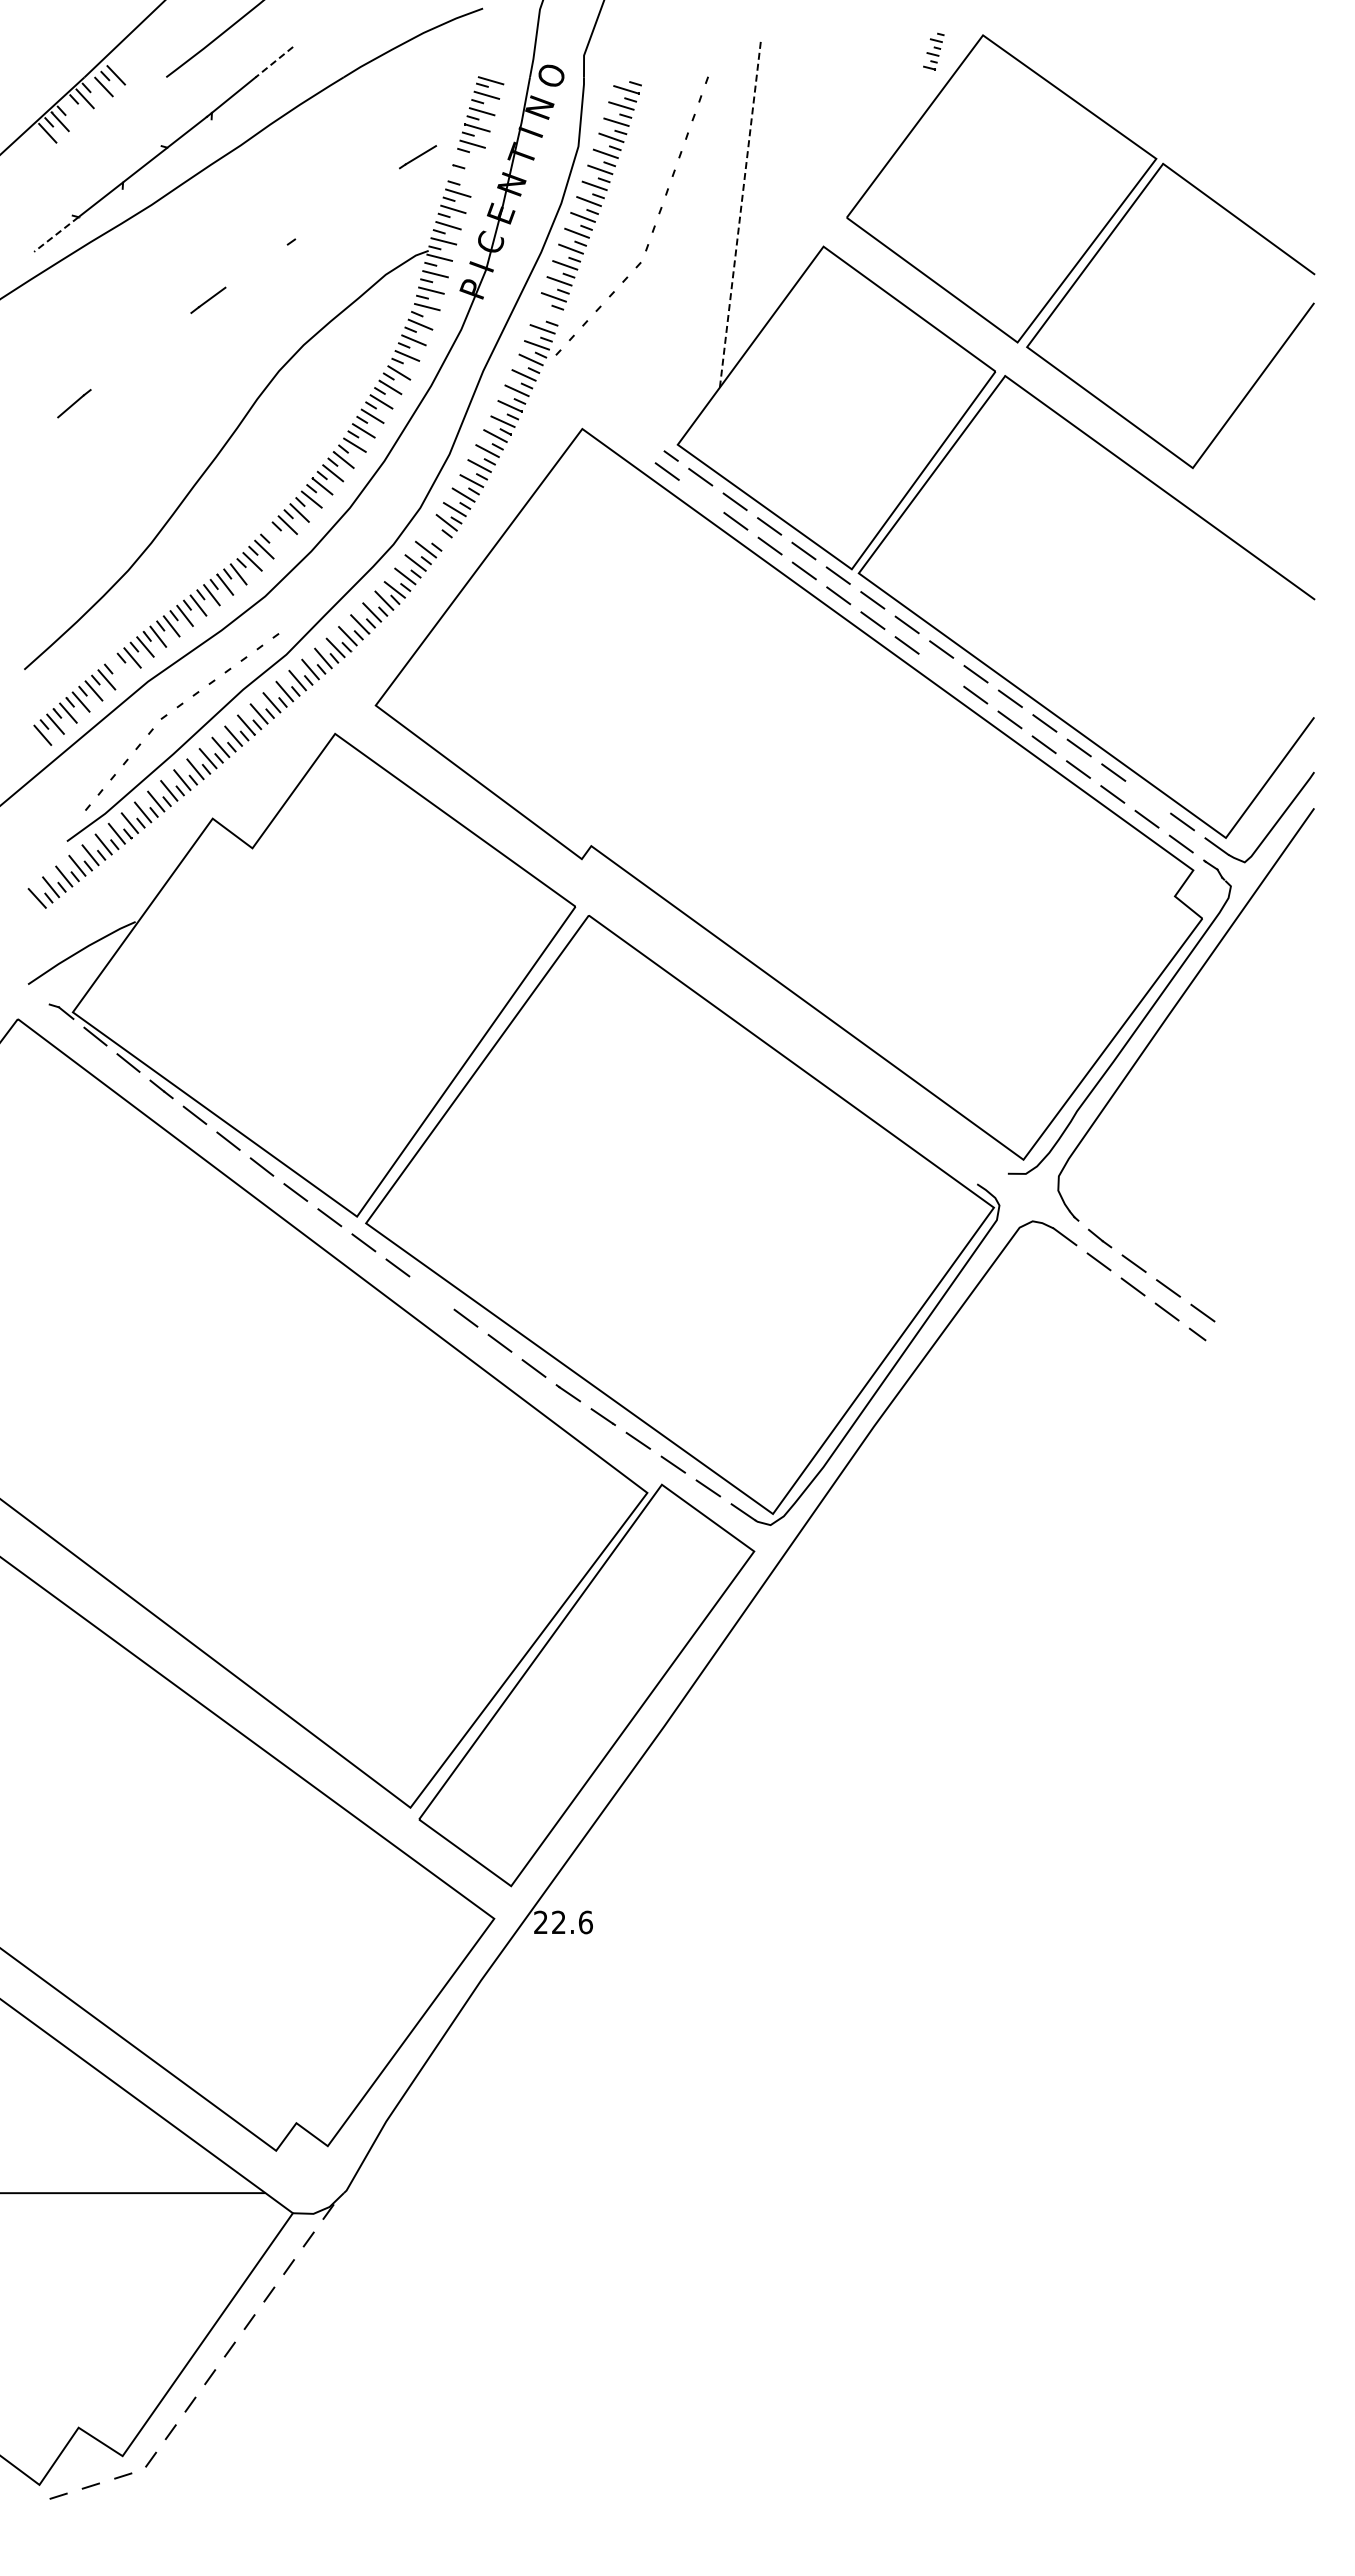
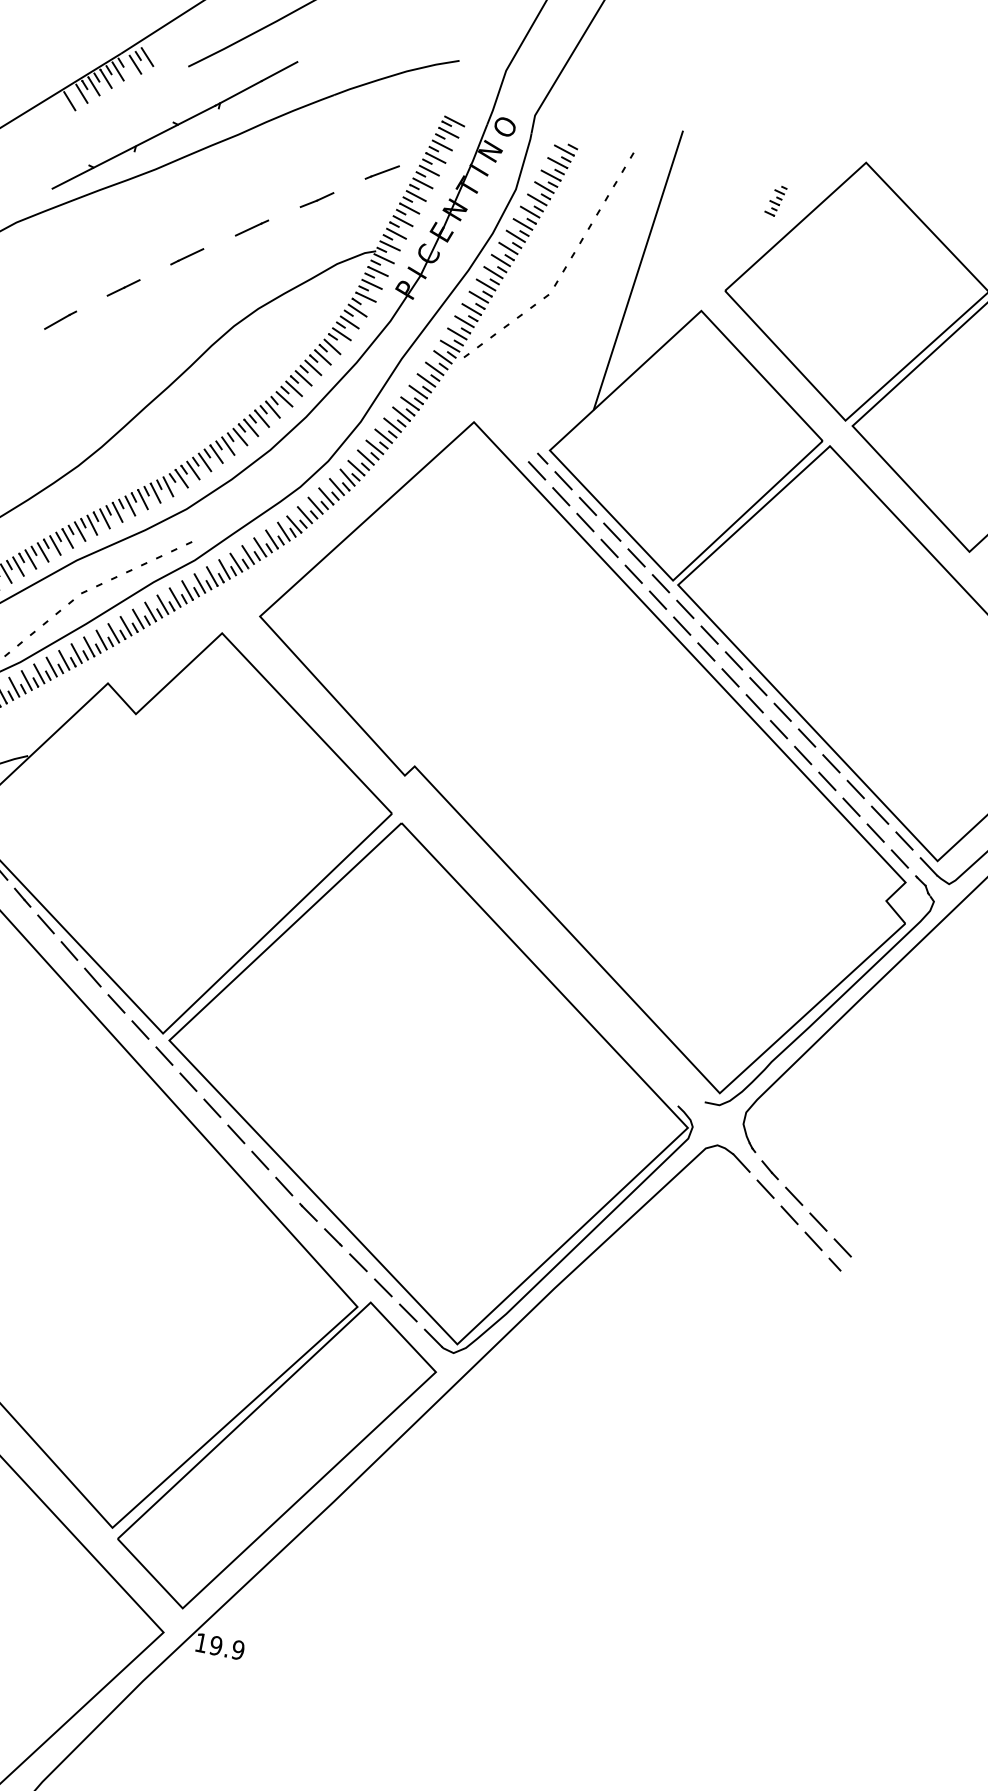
part: (933, 51) -> (775, 200), moved
line: (274, 62) -> (279, 71), dashed -> solid
line: (72, 109) -> (106, 78), added
line: (34, 144) -> (69, 100), added
line: (467, 160) -> (422, 183), added
line: (463, 176) -> (416, 195), added
line: (347, 204) -> (316, 200), added
line: (740, 213) -> (638, 270), dashed -> solid
line: (56, 234) -> (72, 178), dashed -> solid
line: (273, 254) -> (248, 229), added
line: (548, 313) -> (464, 321), added
line: (140, 351) -> (123, 287), added
line: (701, 496) -> (561, 496), added
line: (436, 536) -> (336, 487), added
line: (276, 537) -> (205, 462), added
line: (119, 668) -> (55, 545), added
line: (941, 670) -> (730, 678), added
line: (1147, 797) -> (879, 815), added
line: (431, 1292) -> (212, 1107), added
text: (563, 1922) -> (219, 1646), 22.6 -> 19.9

